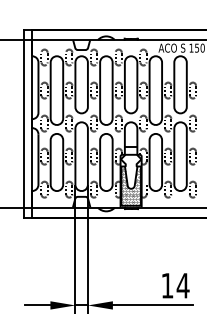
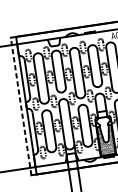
line: (24, 123) -> (21, 106), solid -> dashed

